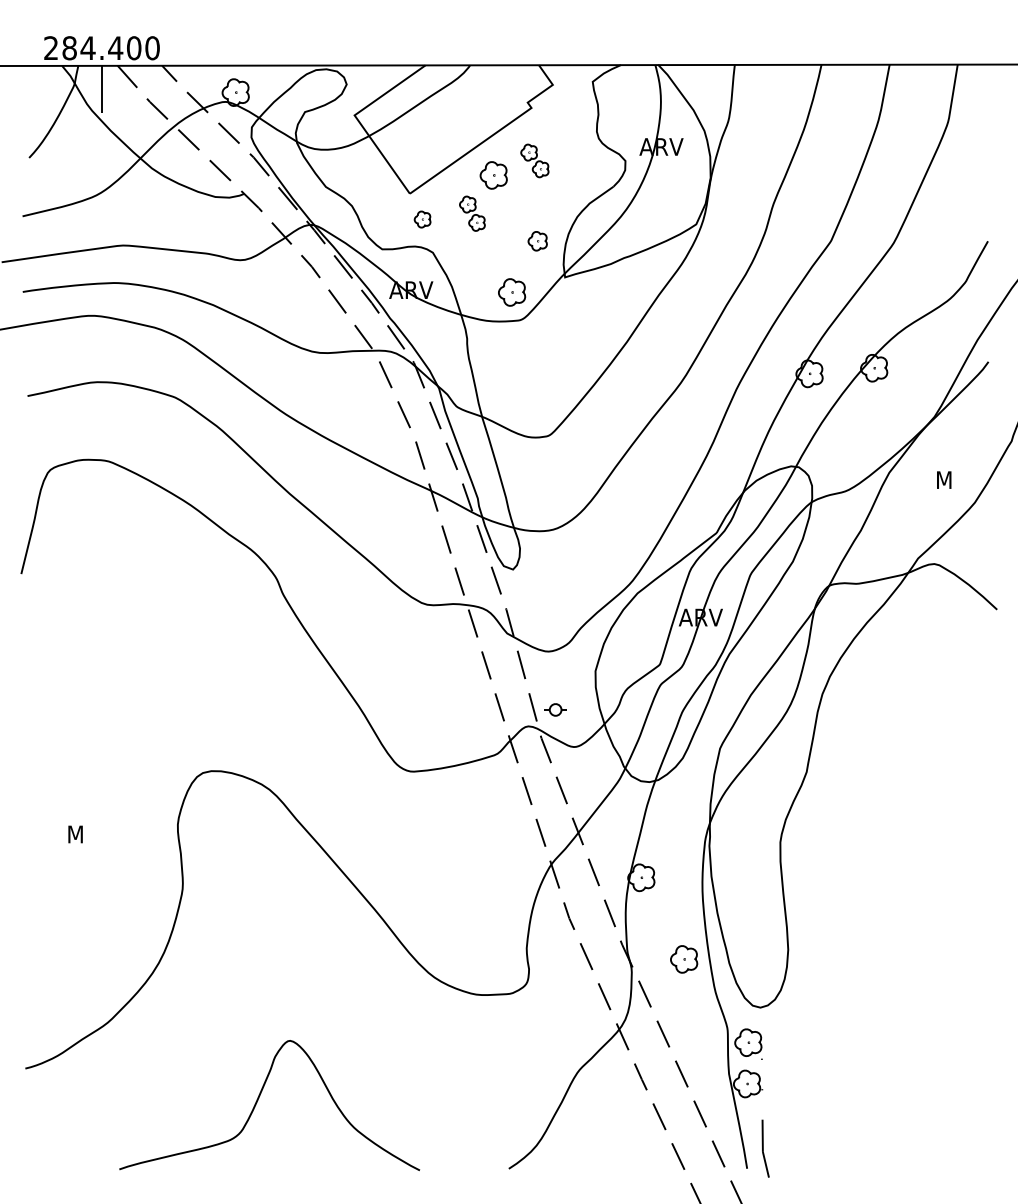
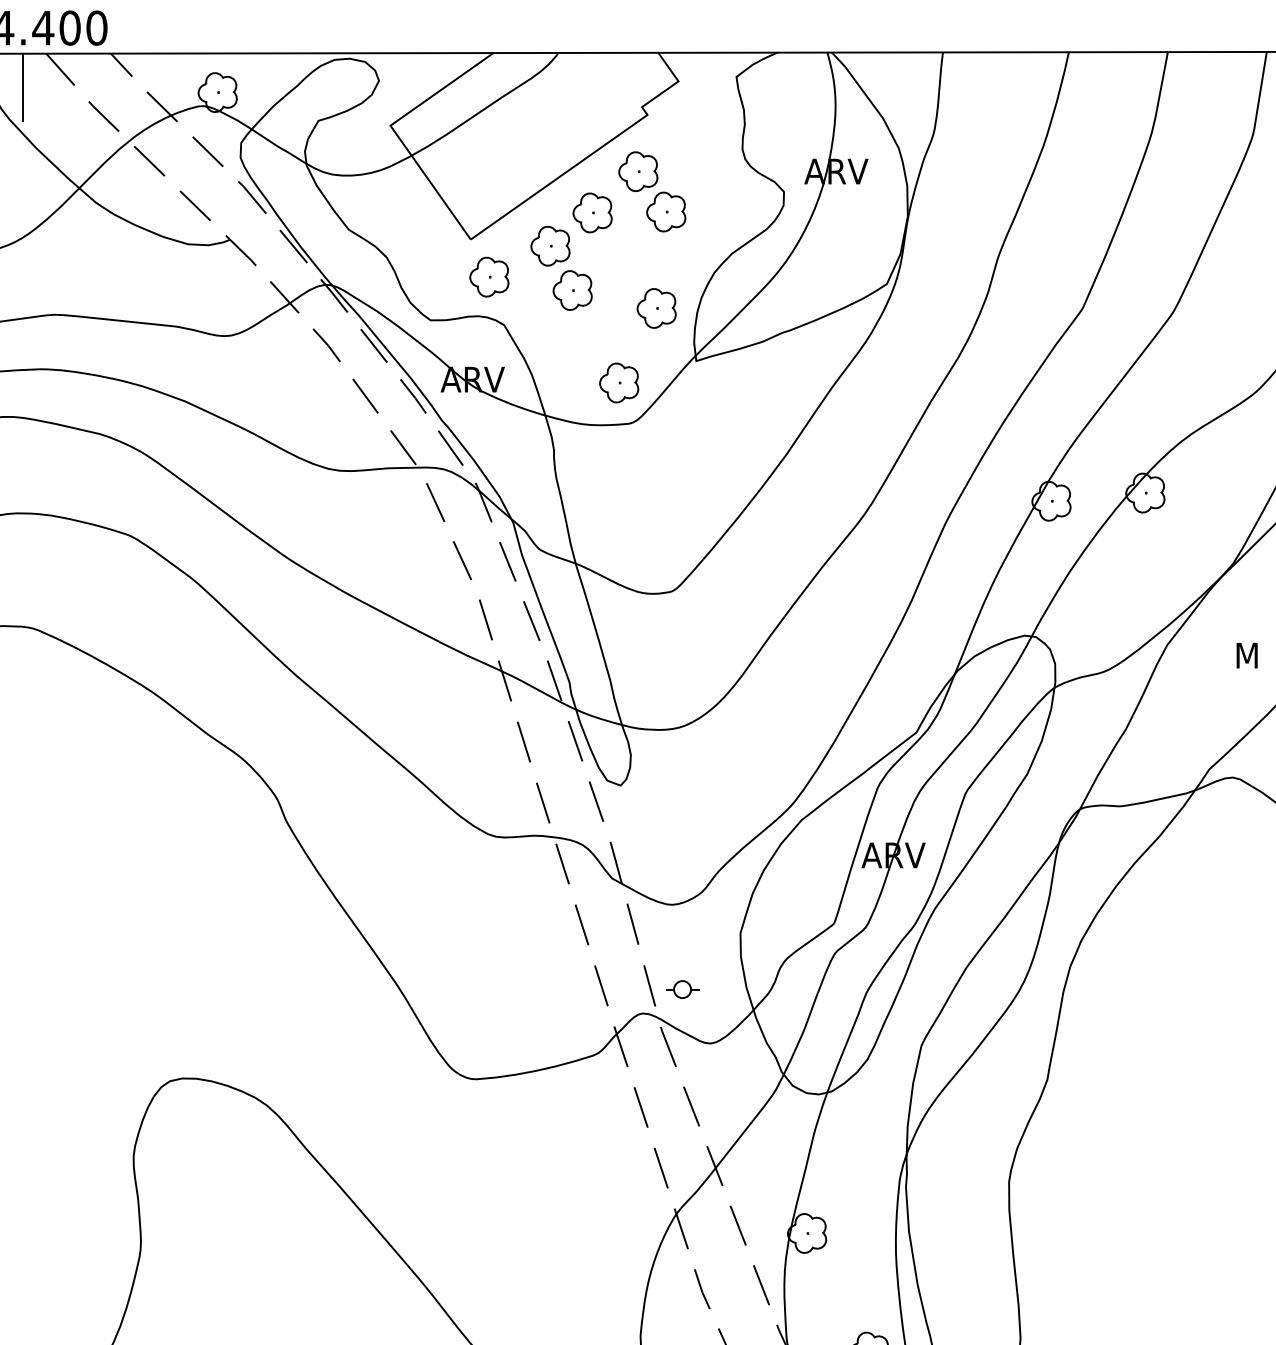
part: (534, 160) -> (651, 191), size x1.67
part: (472, 213) -> (561, 268), size x1.67
part: (422, 219) -> (489, 276), size x1.67
part: (537, 241) -> (656, 308), size x1.43

